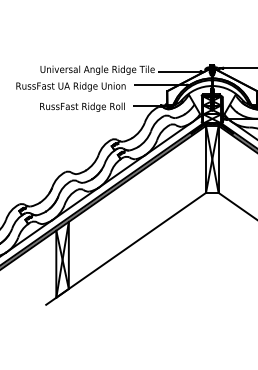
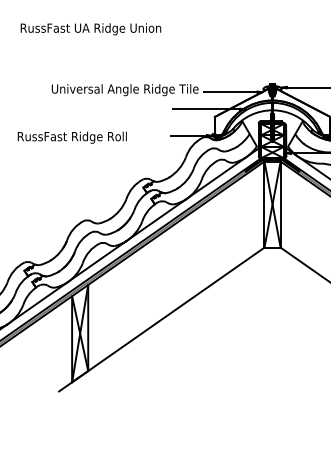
text: (70, 86) -> (90, 28), moved
text: (82, 106) -> (72, 136), moved

